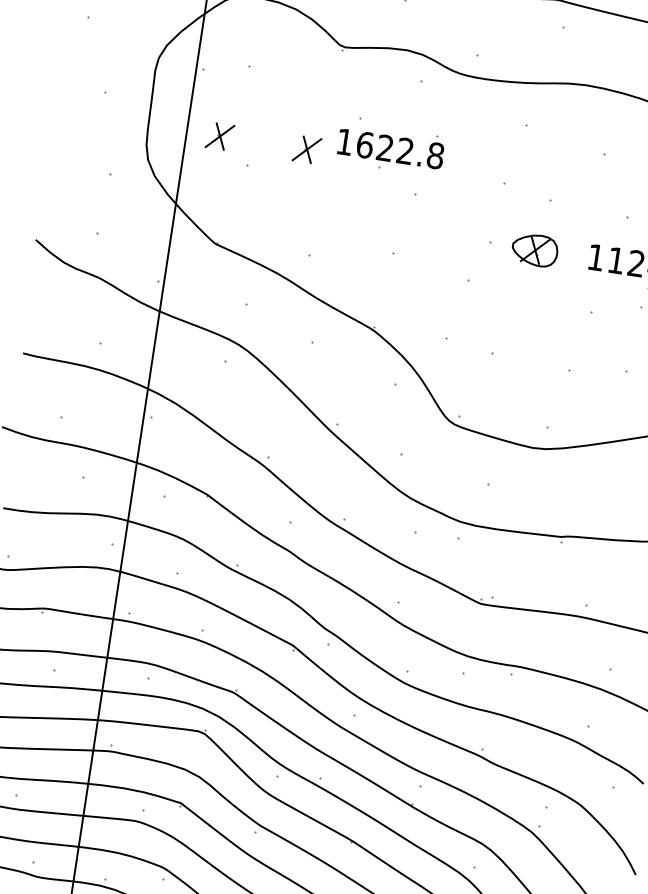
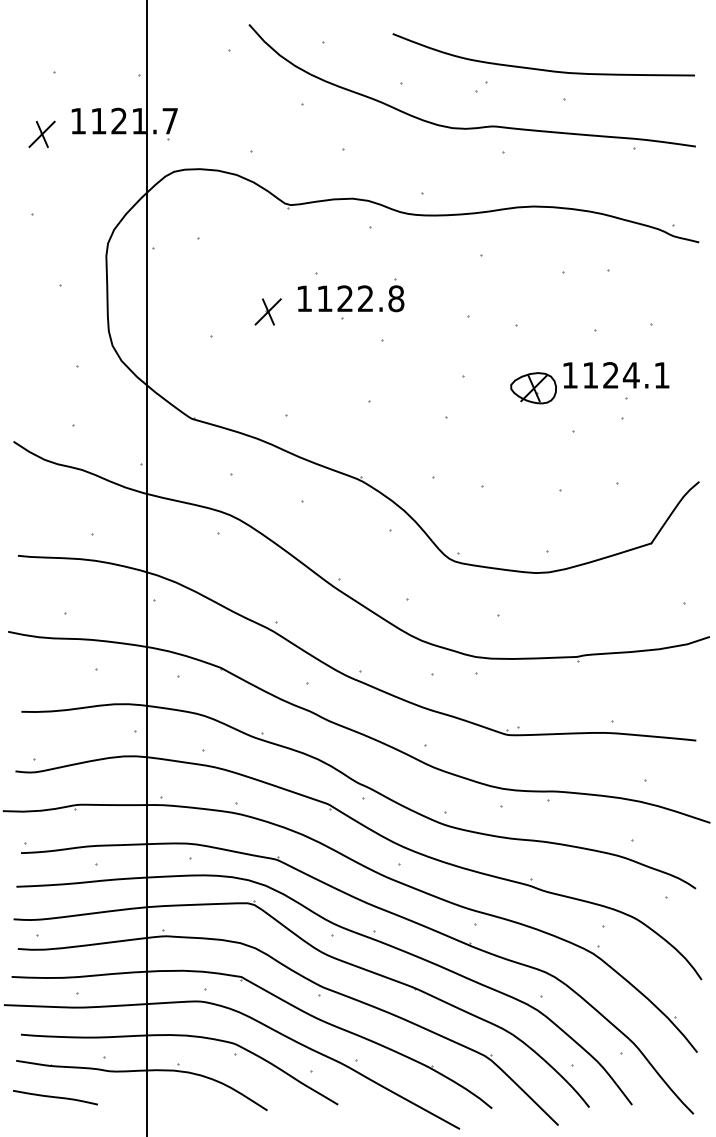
part: (219, 135) -> (179, 311), removed
text: (365, 144) -> (325, 298), 1622.8 -> 1122.8
part: (534, 250) -> (533, 388), moved

